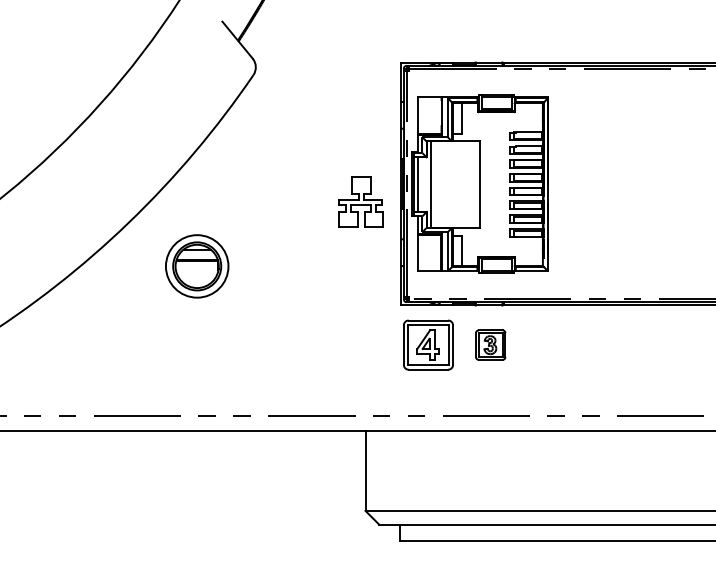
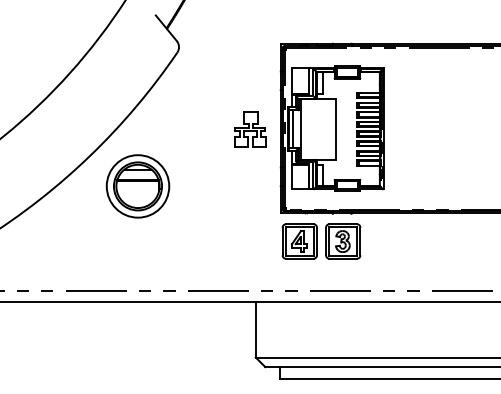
part: (360, 202) -> (250, 129), moved
part: (196, 266) -> (137, 186), size x1.43
part: (490, 345) -> (343, 241), size x1.67

